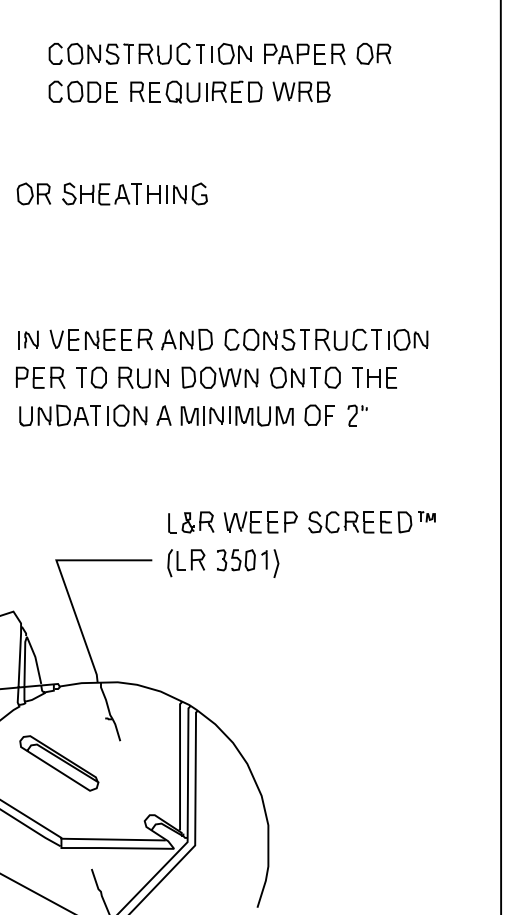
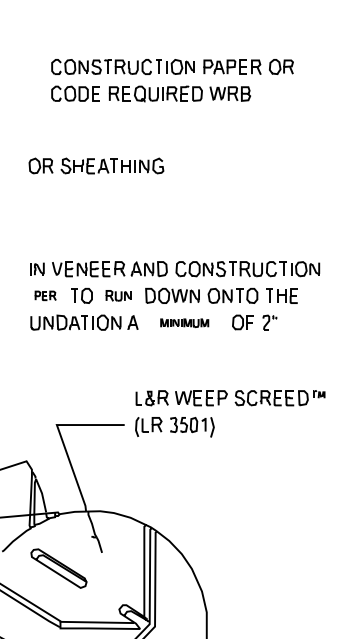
part: (40, 377) -> (45, 295), size x0.6
part: (143, 377) -> (118, 295), size x0.7
part: (236, 416) -> (184, 323), size x0.6

